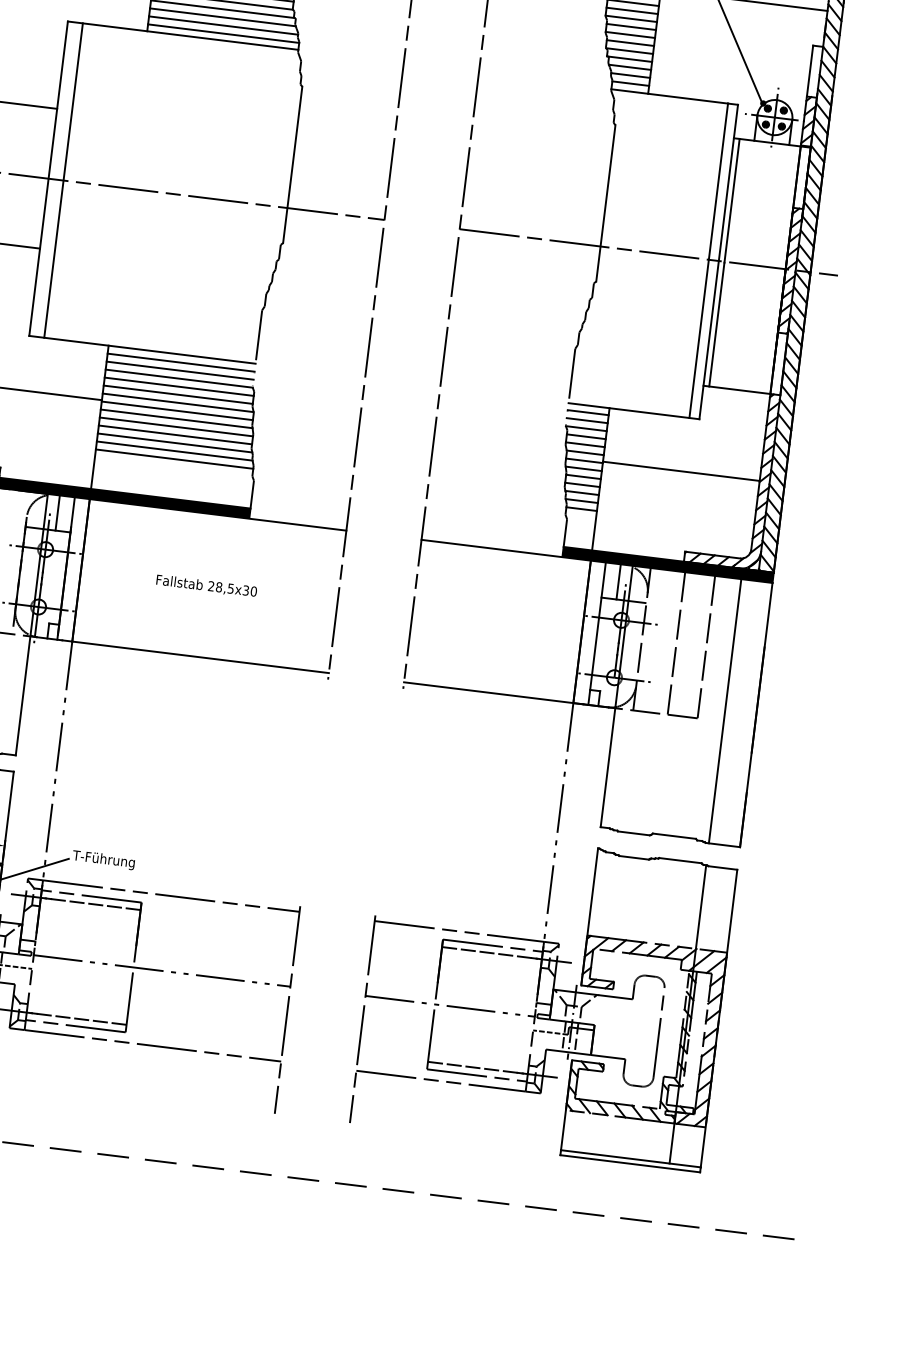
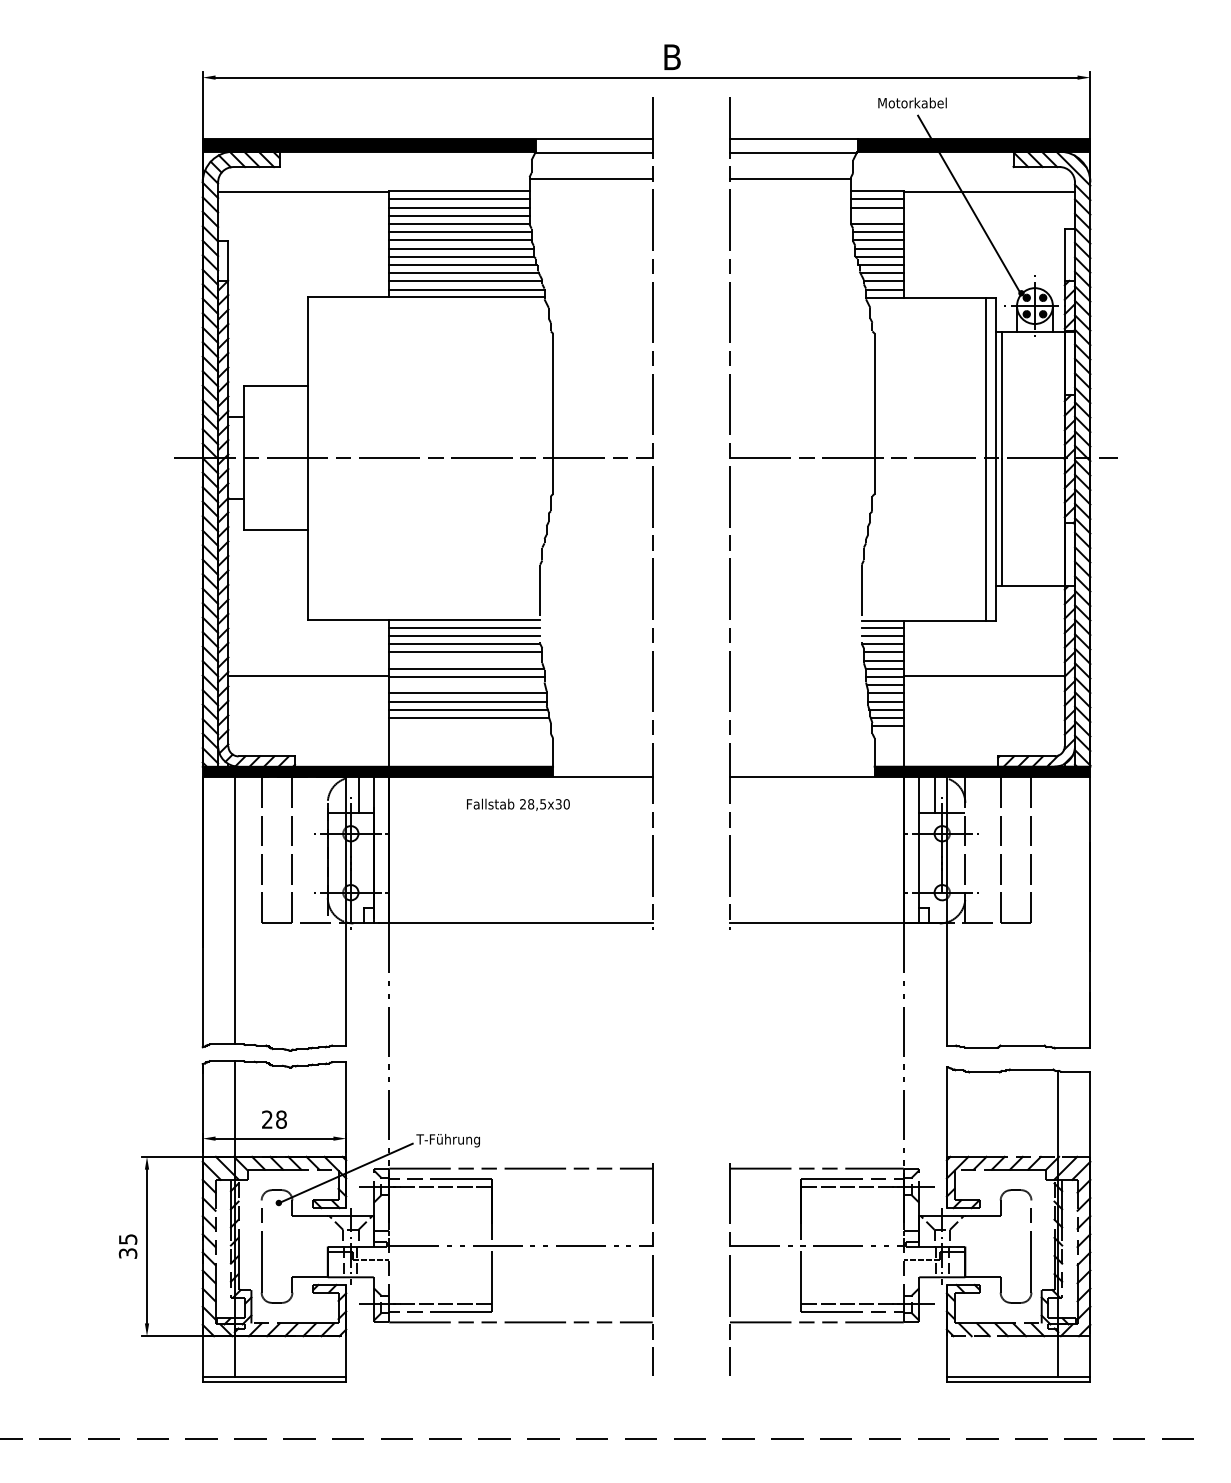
line: (632, 10) -> (877, 215), removed
line: (63, 179) -> (323, 457), removed
line: (177, 394) -> (465, 660), removed
line: (176, 419) -> (467, 685), removed
line: (173, 459) -> (469, 726), removed
text: (206, 585) -> (518, 804), moved
line: (725, 710) -> (1058, 912), removed

